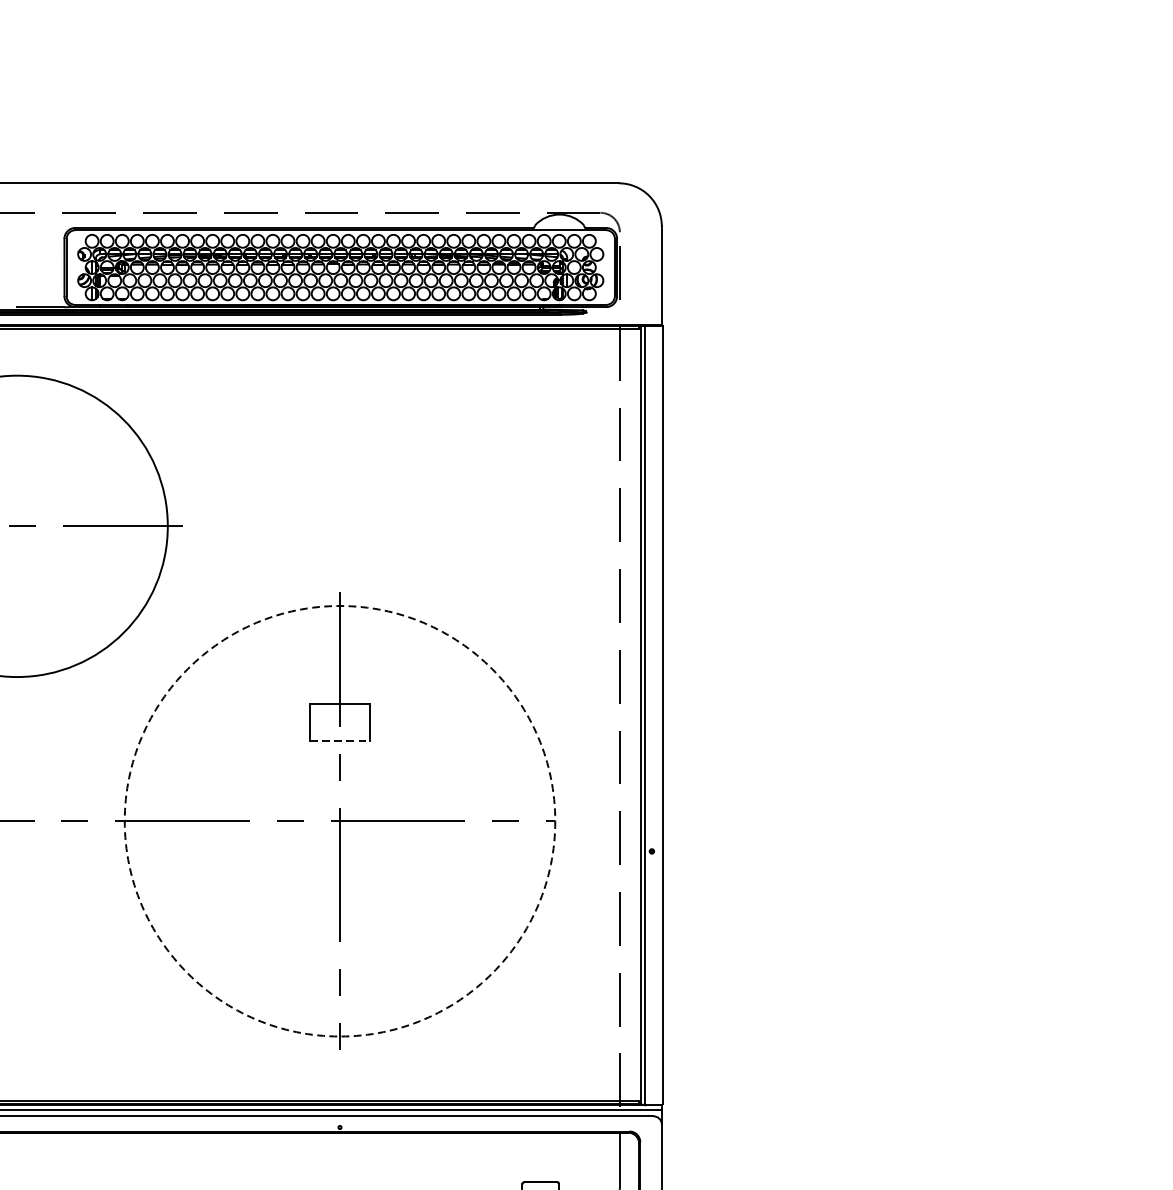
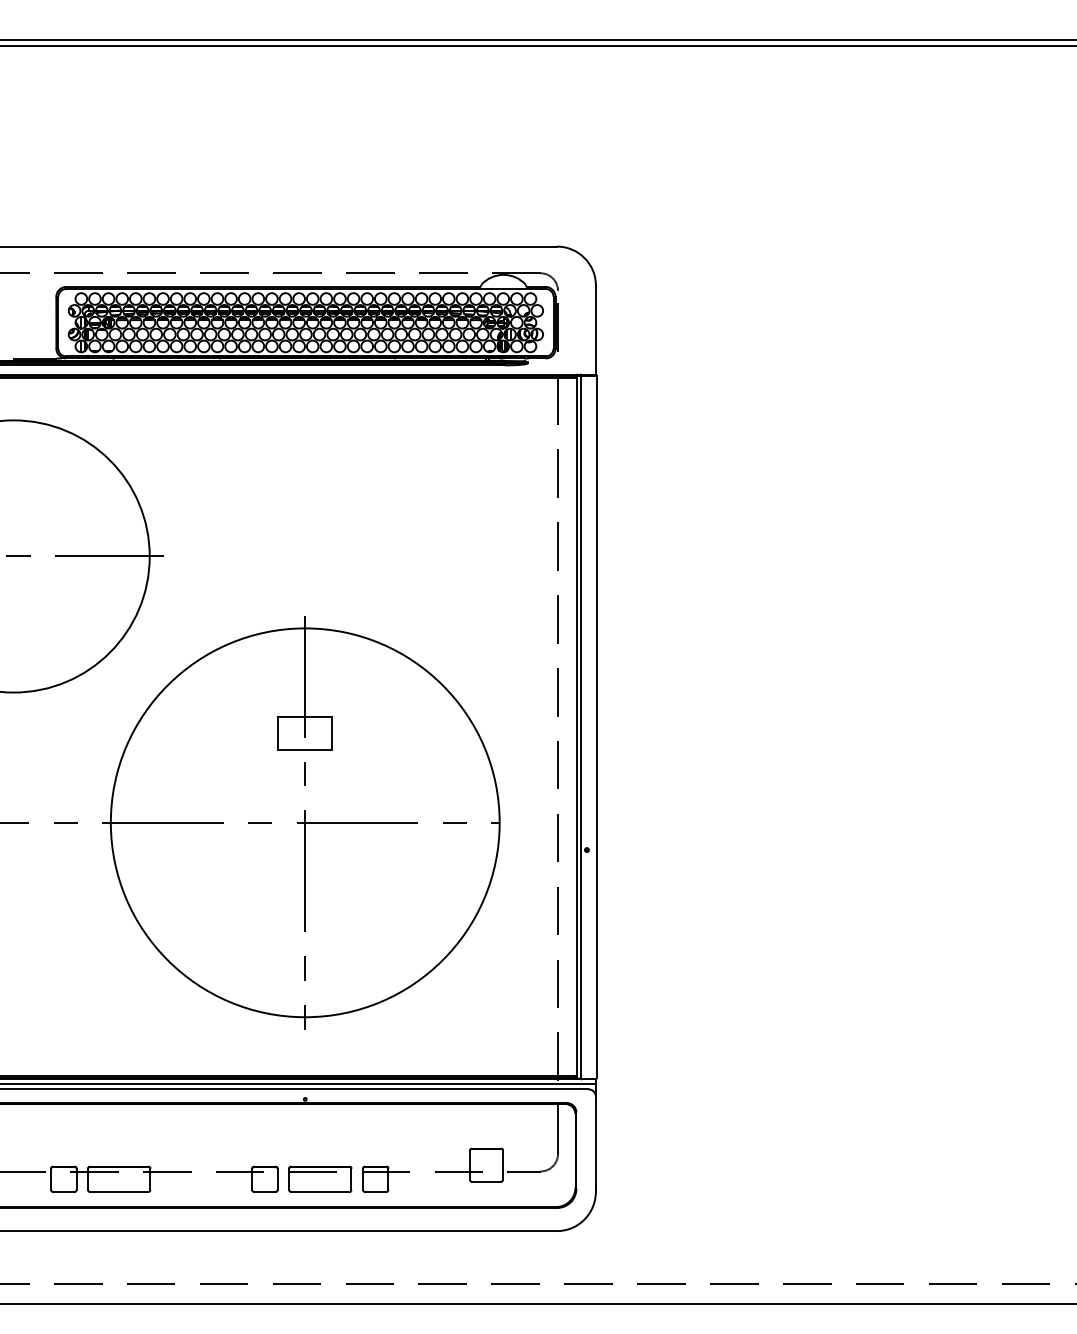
line: (340, 740) -> (305, 749), dashed -> solid
circle: (339, 820) -> (304, 822), dashed -> solid

